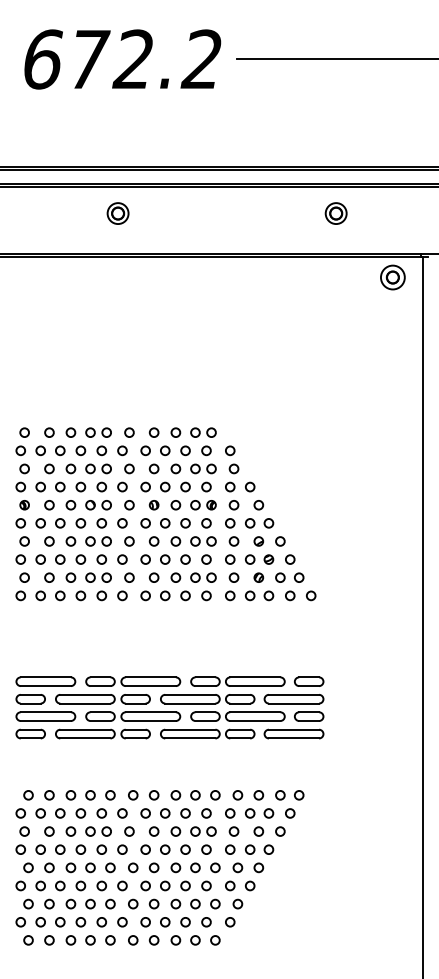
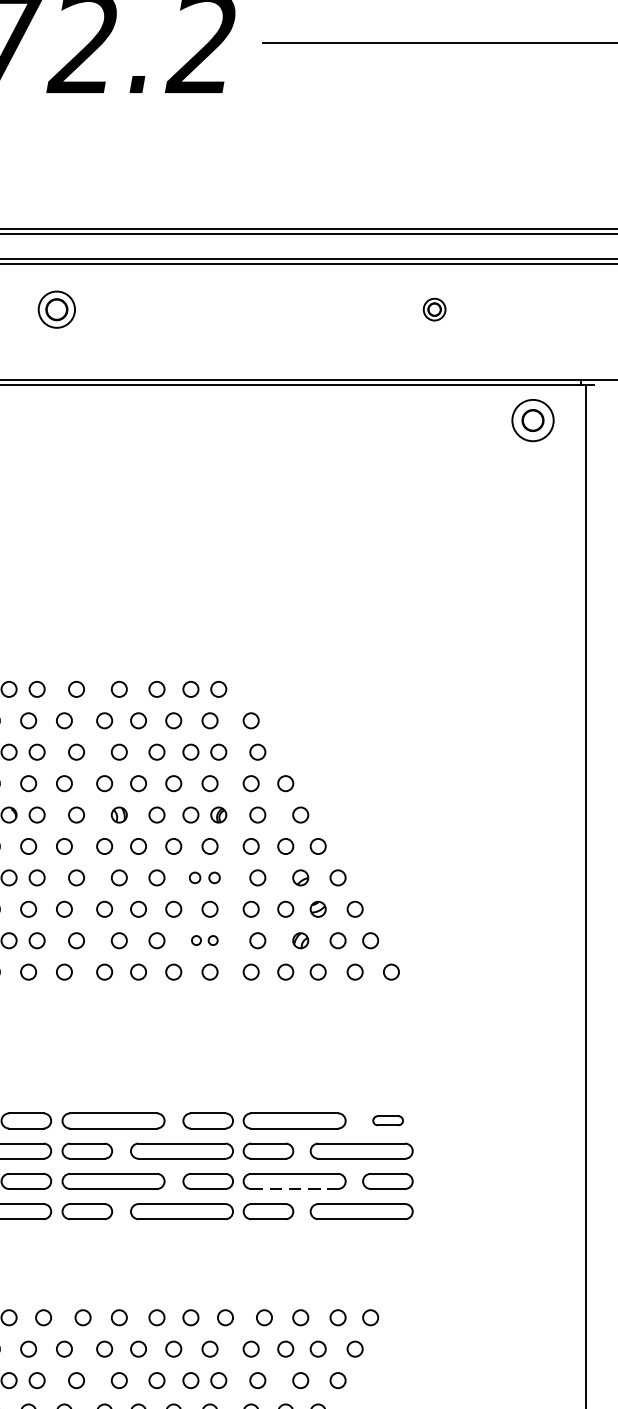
part: (335, 213) -> (433, 309), size x0.6
part: (203, 541) -> (204, 877), size x0.7
part: (203, 577) -> (204, 940), size x0.6
part: (309, 681) -> (388, 1120), size x0.6
line: (255, 721) -> (294, 1189), solid -> dashed

